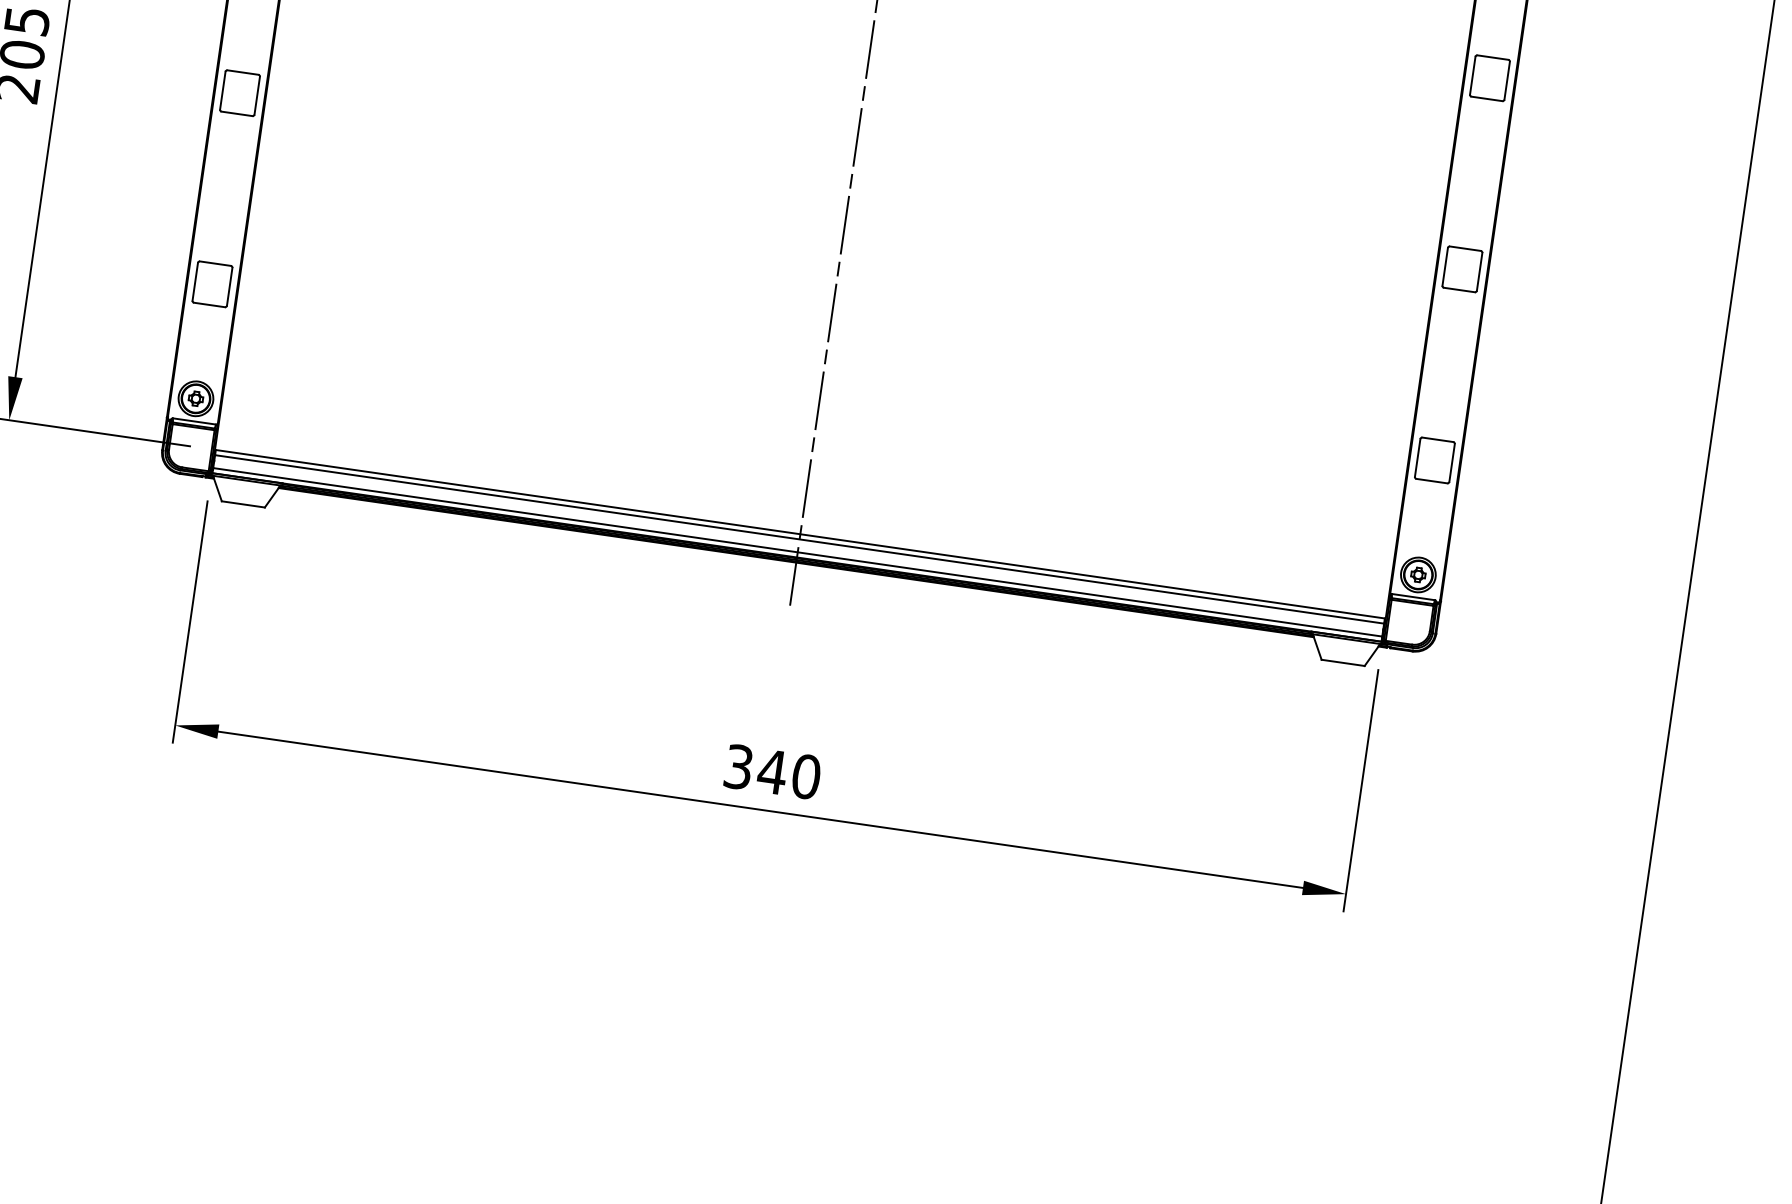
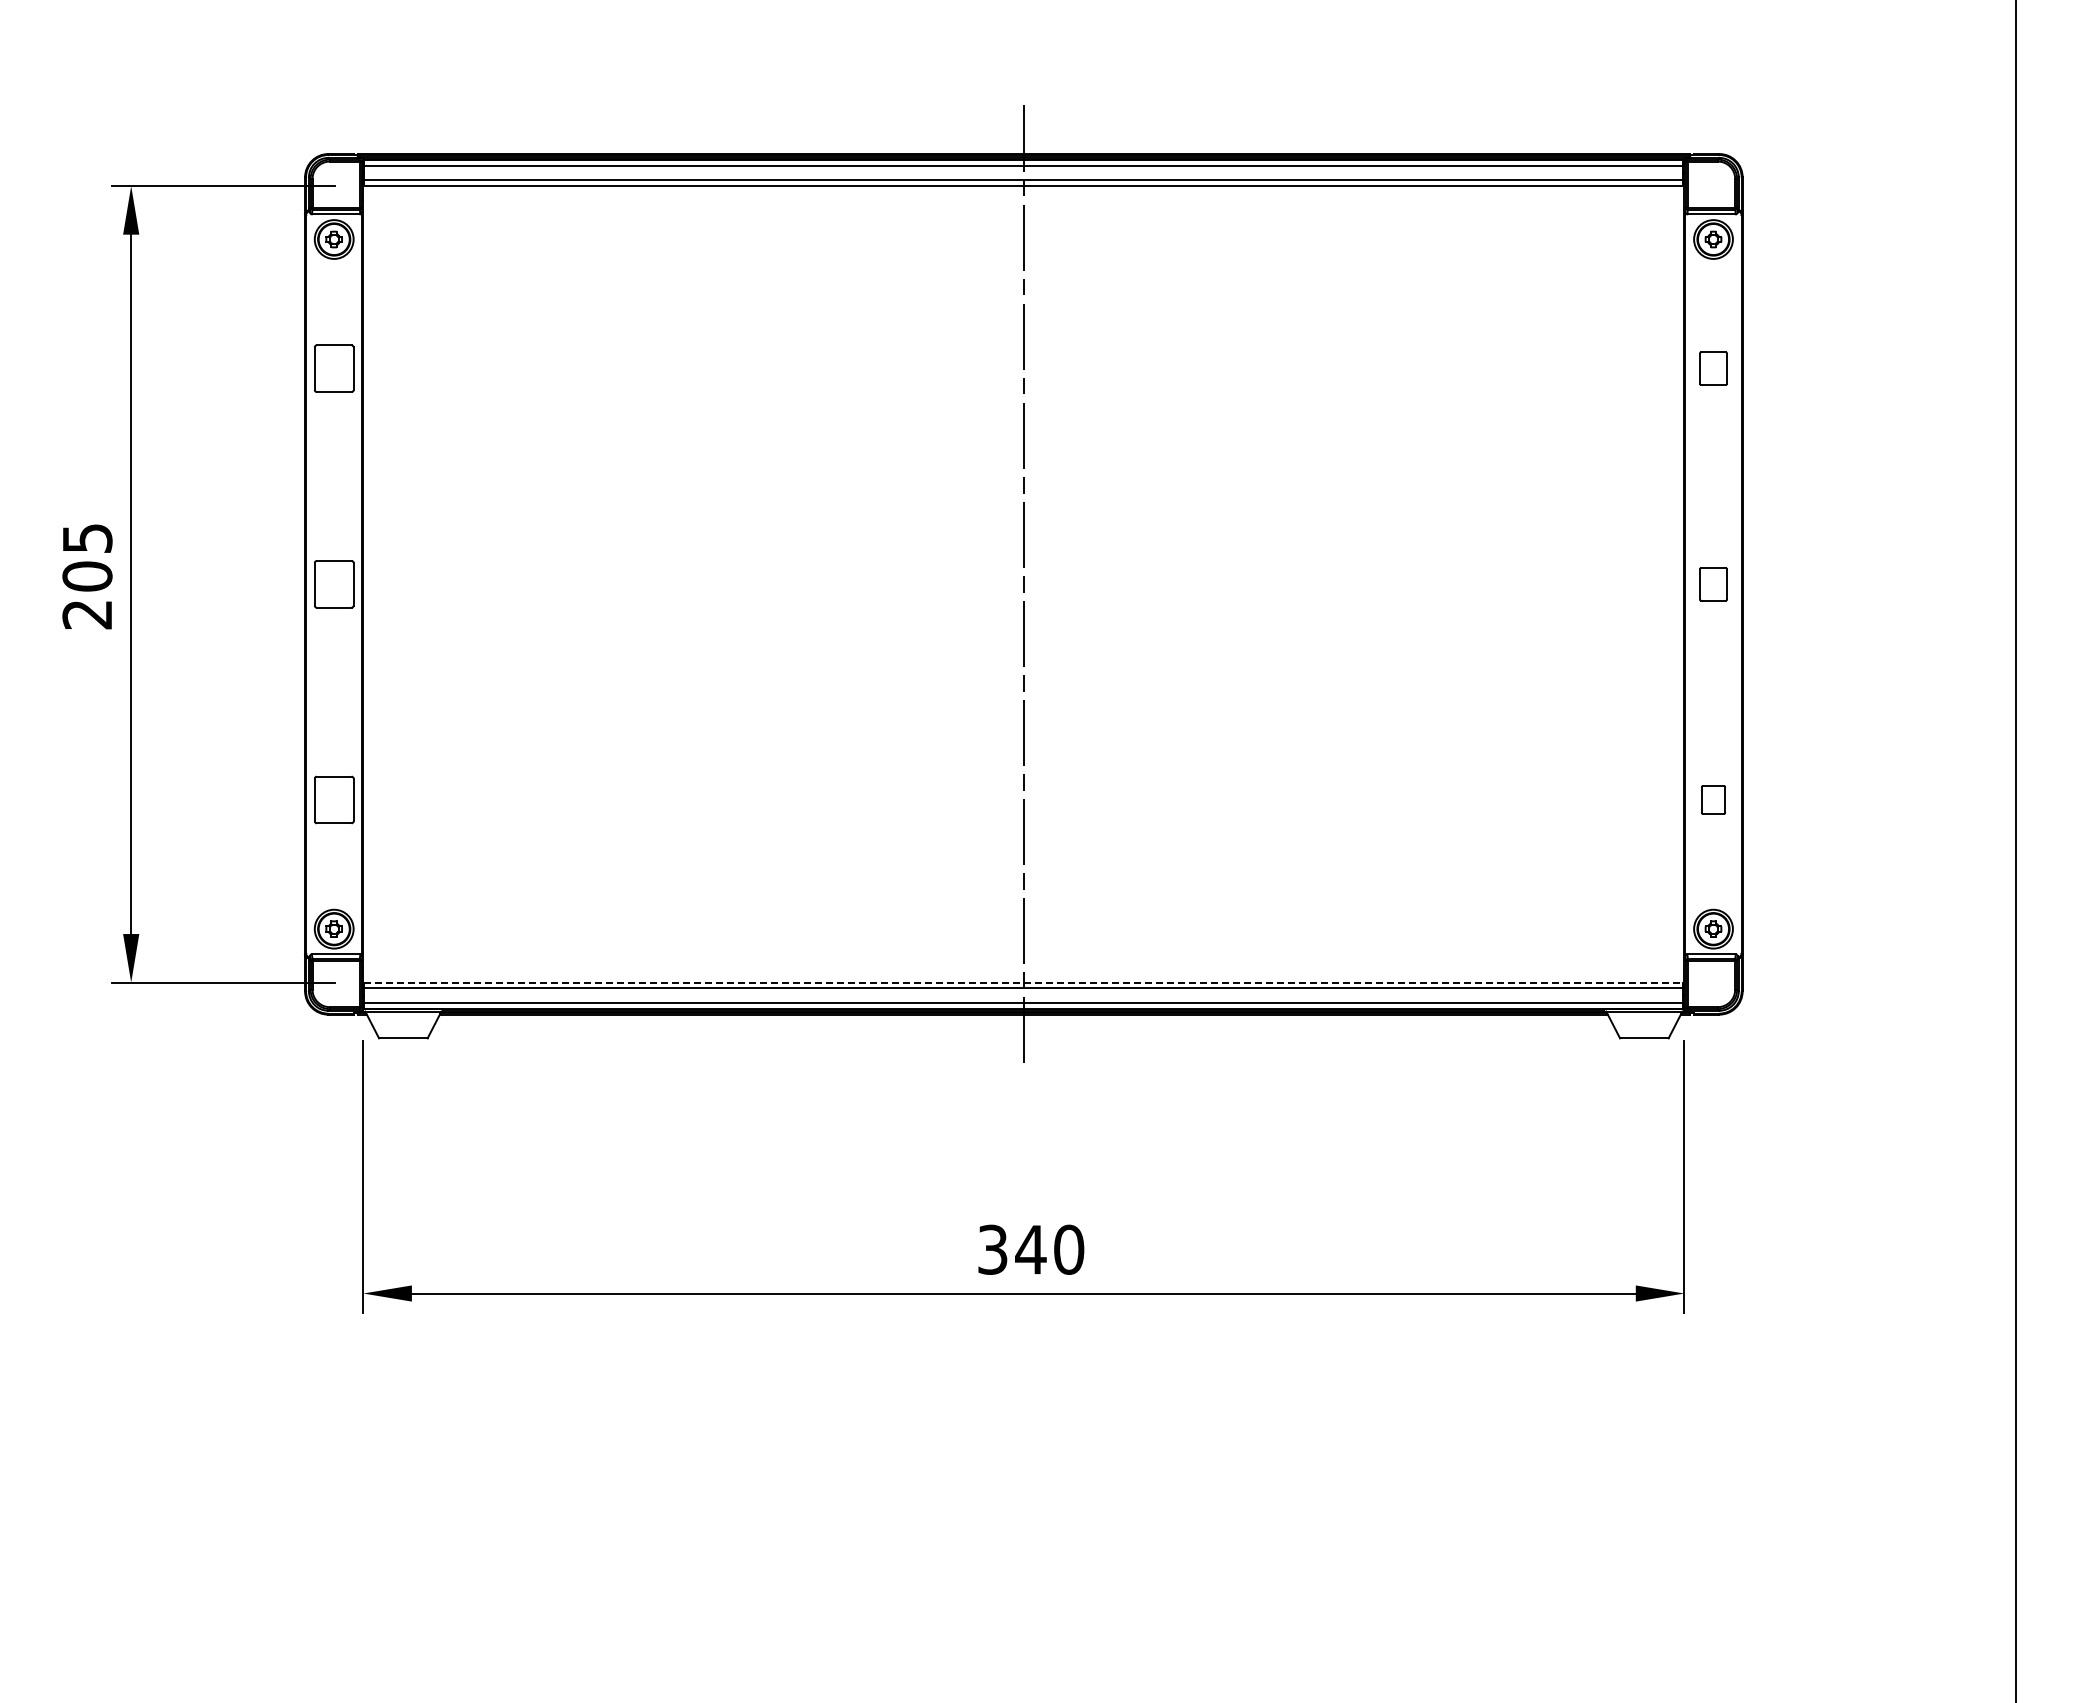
part: (1489, 78) -> (1713, 368), size x0.7
part: (1462, 269) -> (1713, 584), size x0.7
part: (1434, 460) -> (1713, 799), size x0.6
line: (800, 534) -> (1023, 982), solid -> dashed

